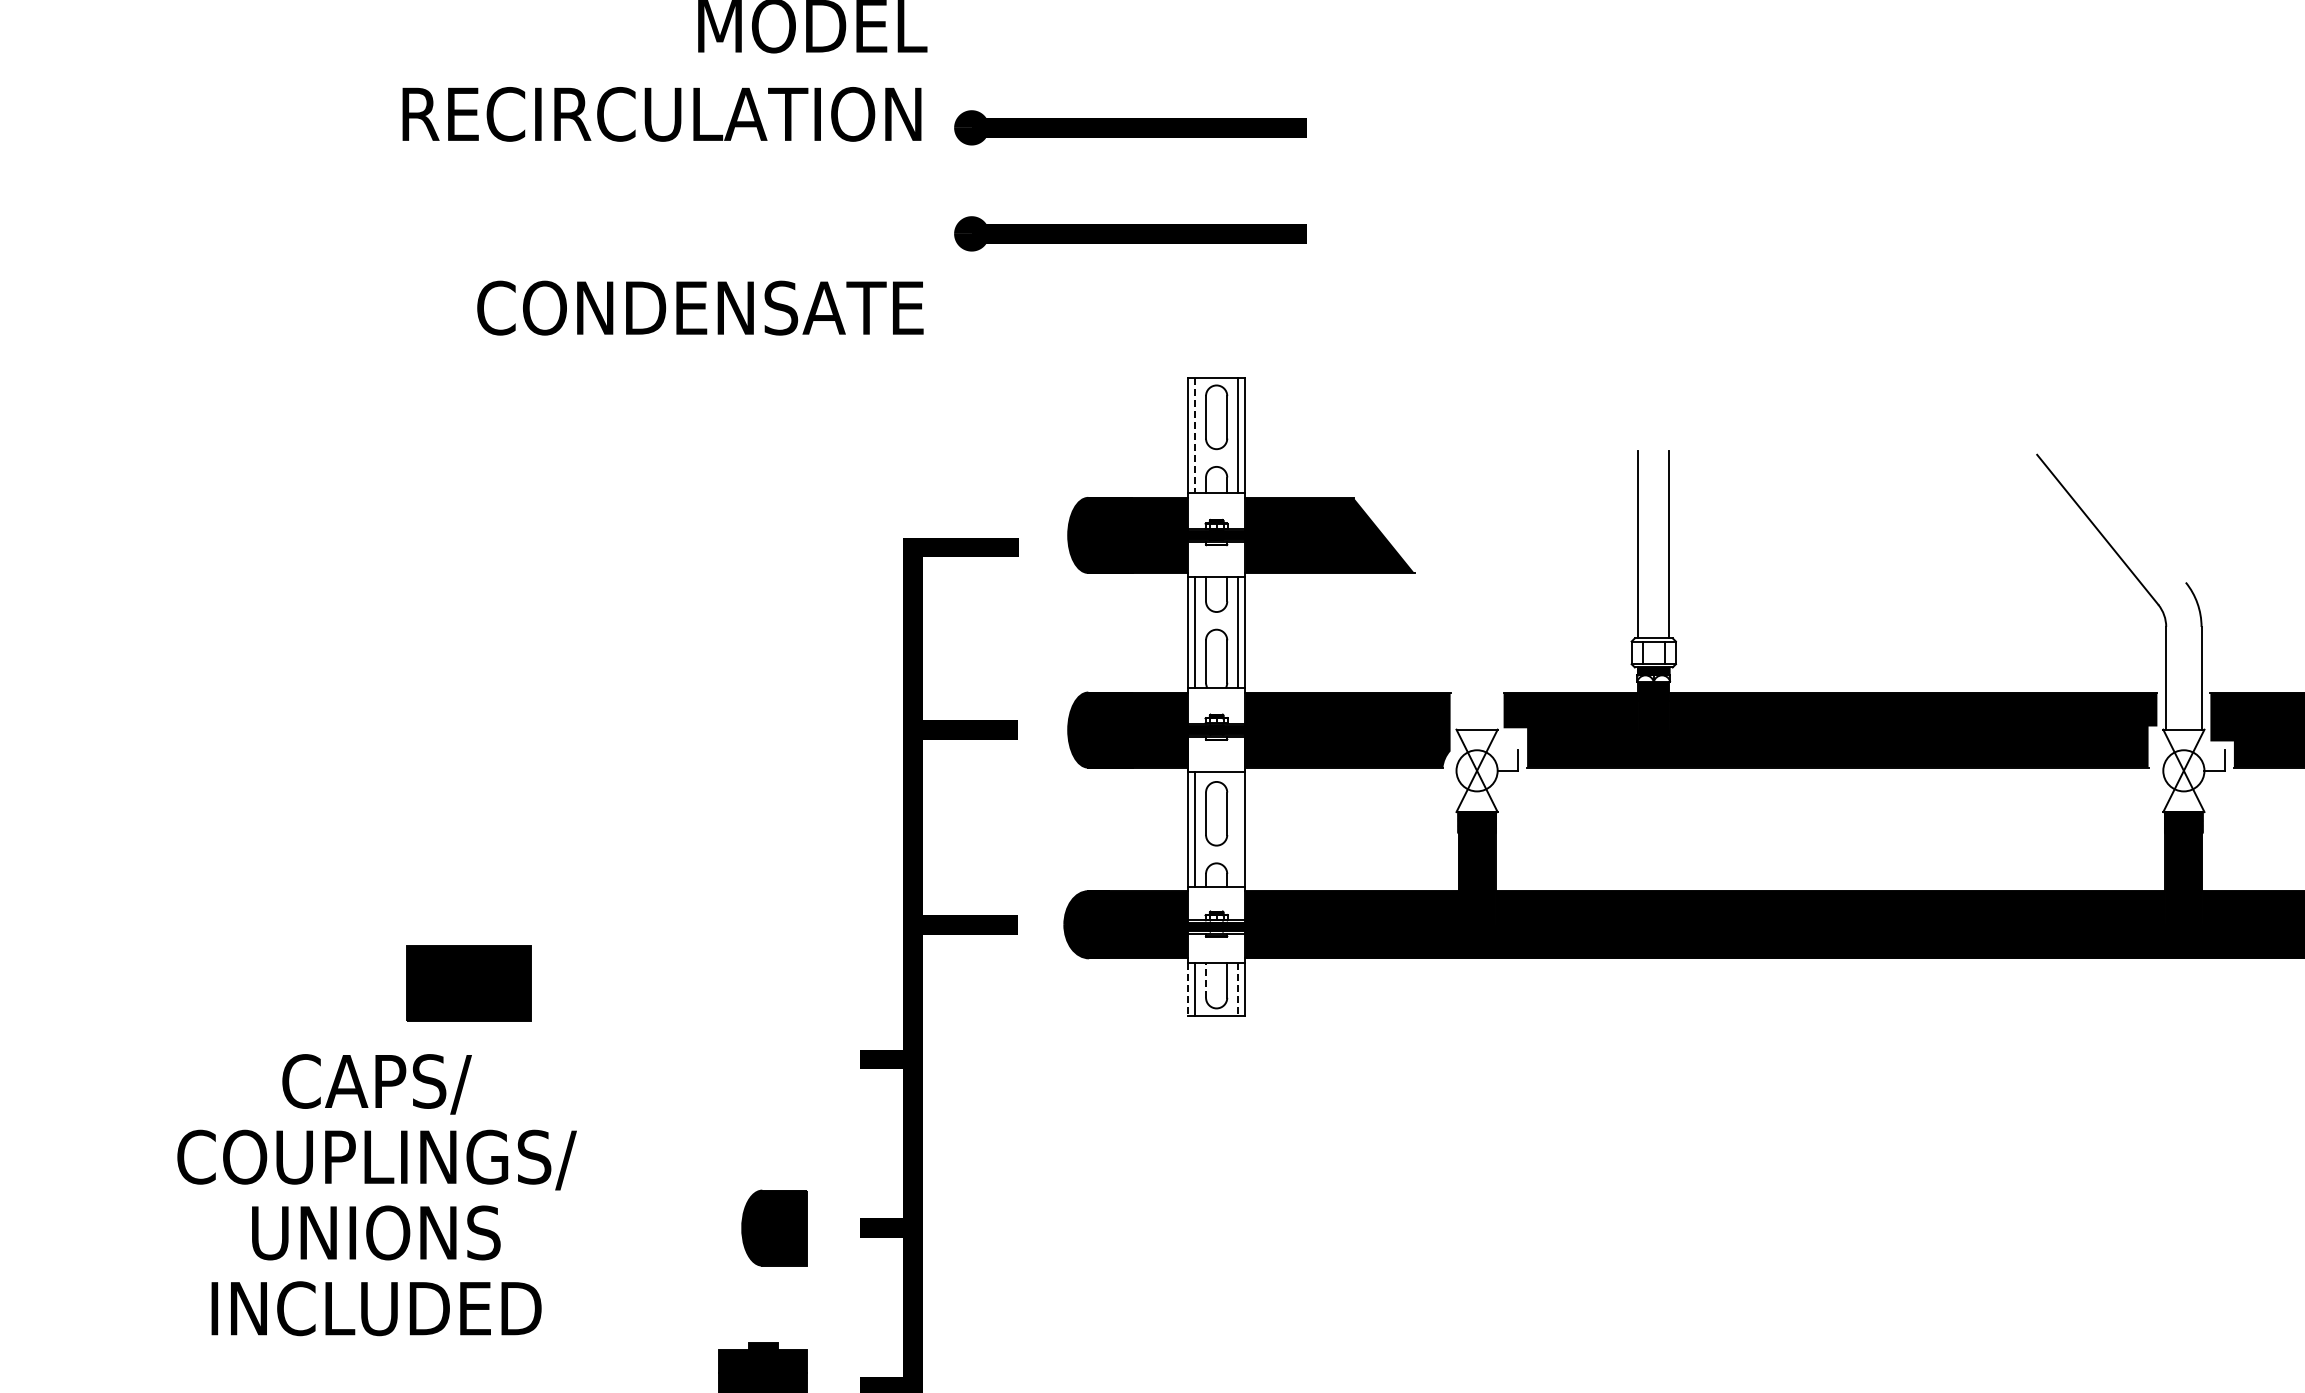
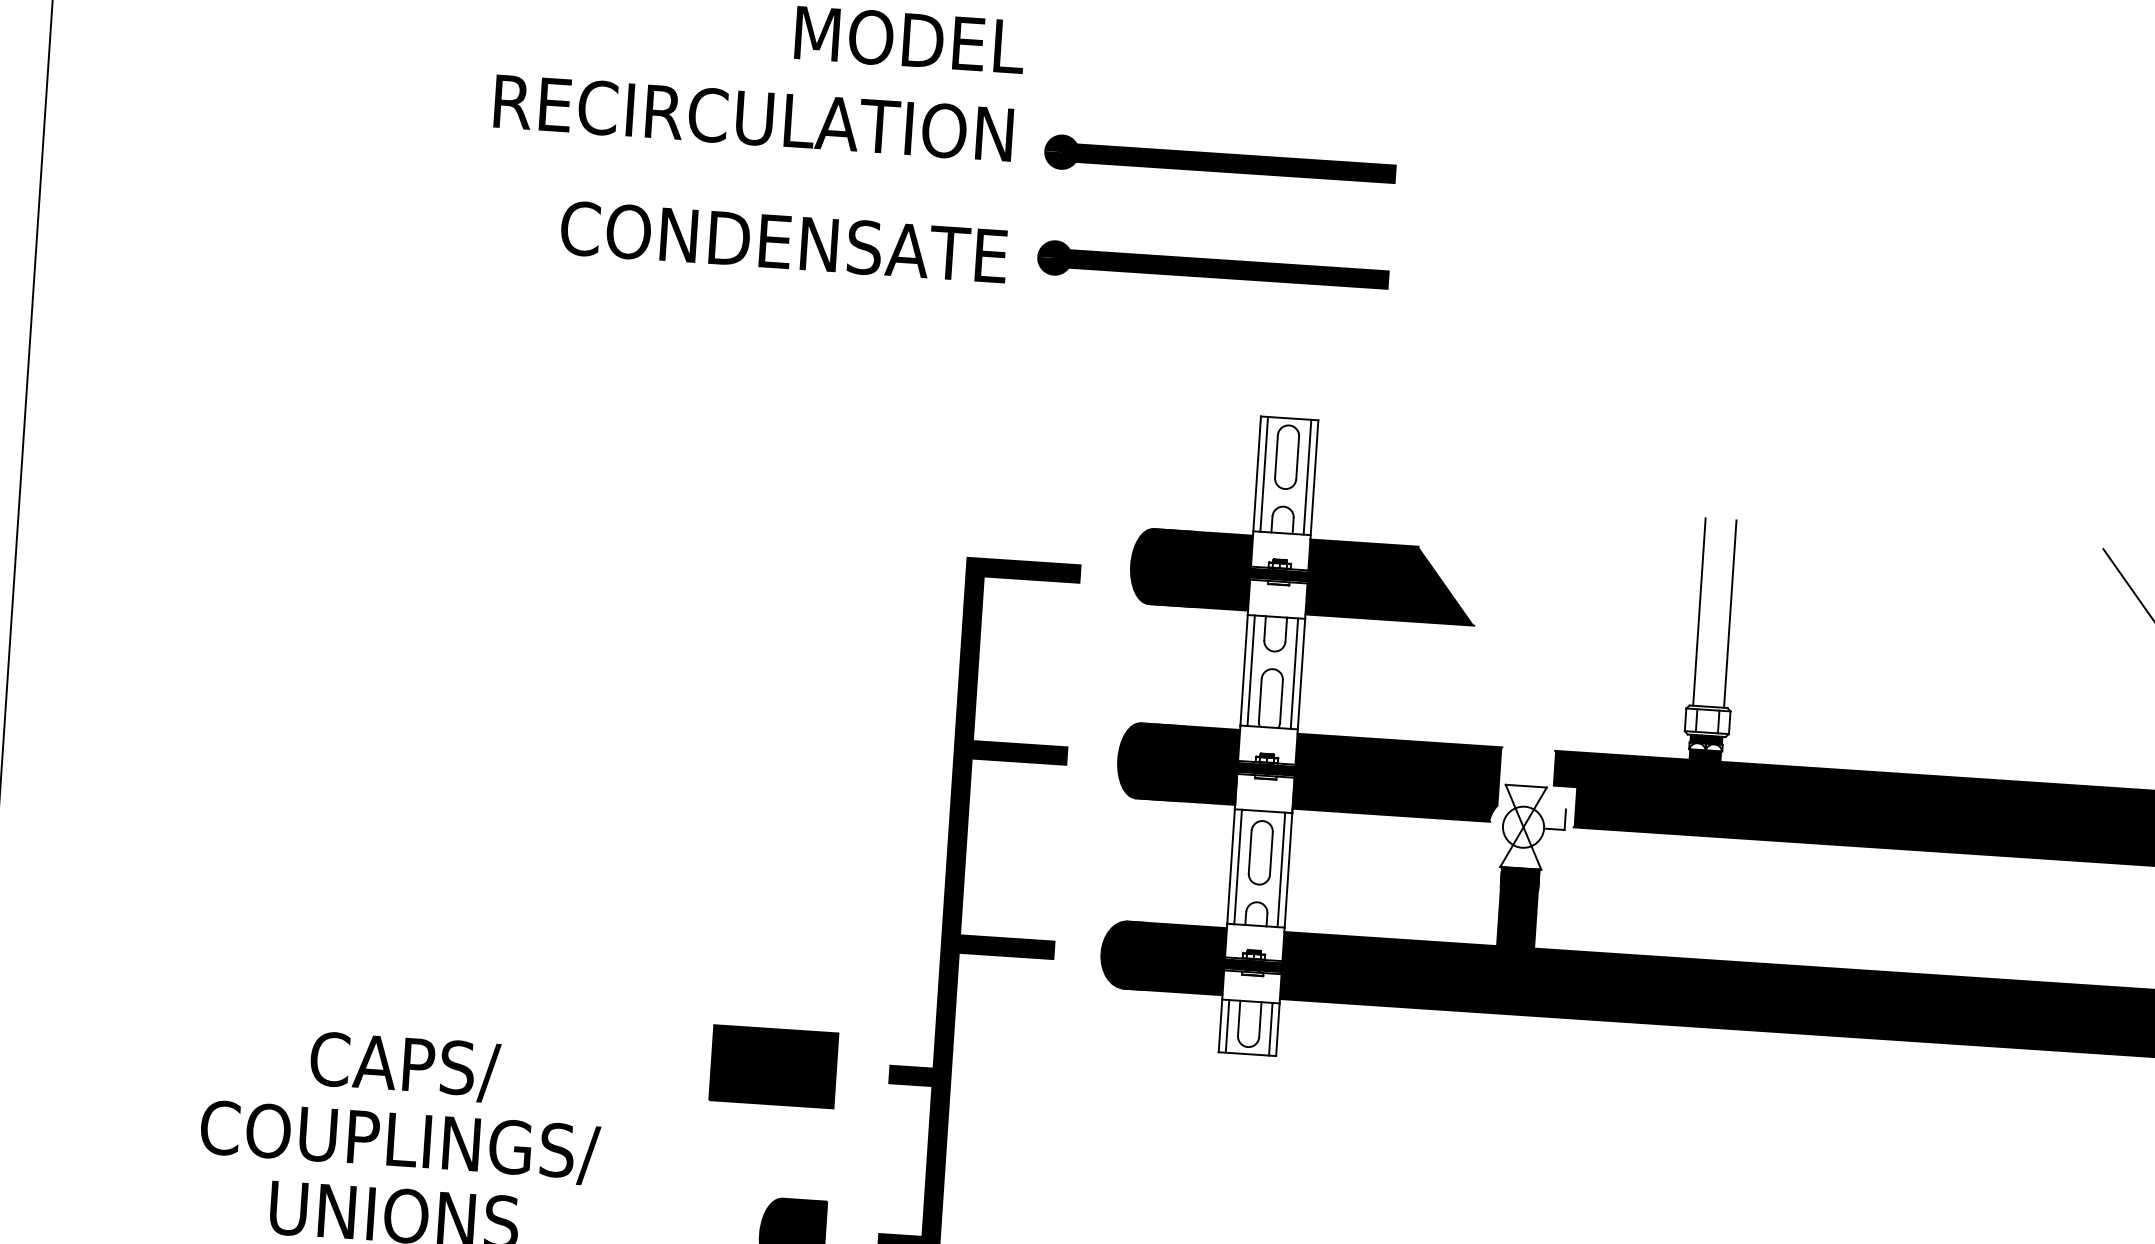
text: (700, 307) -> (784, 241), moved
line: (1194, 435) -> (1263, 473), dashed -> solid
line: (1238, 829) -> (1281, 869), added
line: (1206, 980) -> (1239, 1018), dashed -> solid
part: (468, 983) -> (773, 1066), moved
line: (1187, 989) -> (1220, 1026), dashed -> solid
line: (1238, 989) -> (1270, 1029), dashed -> solid

